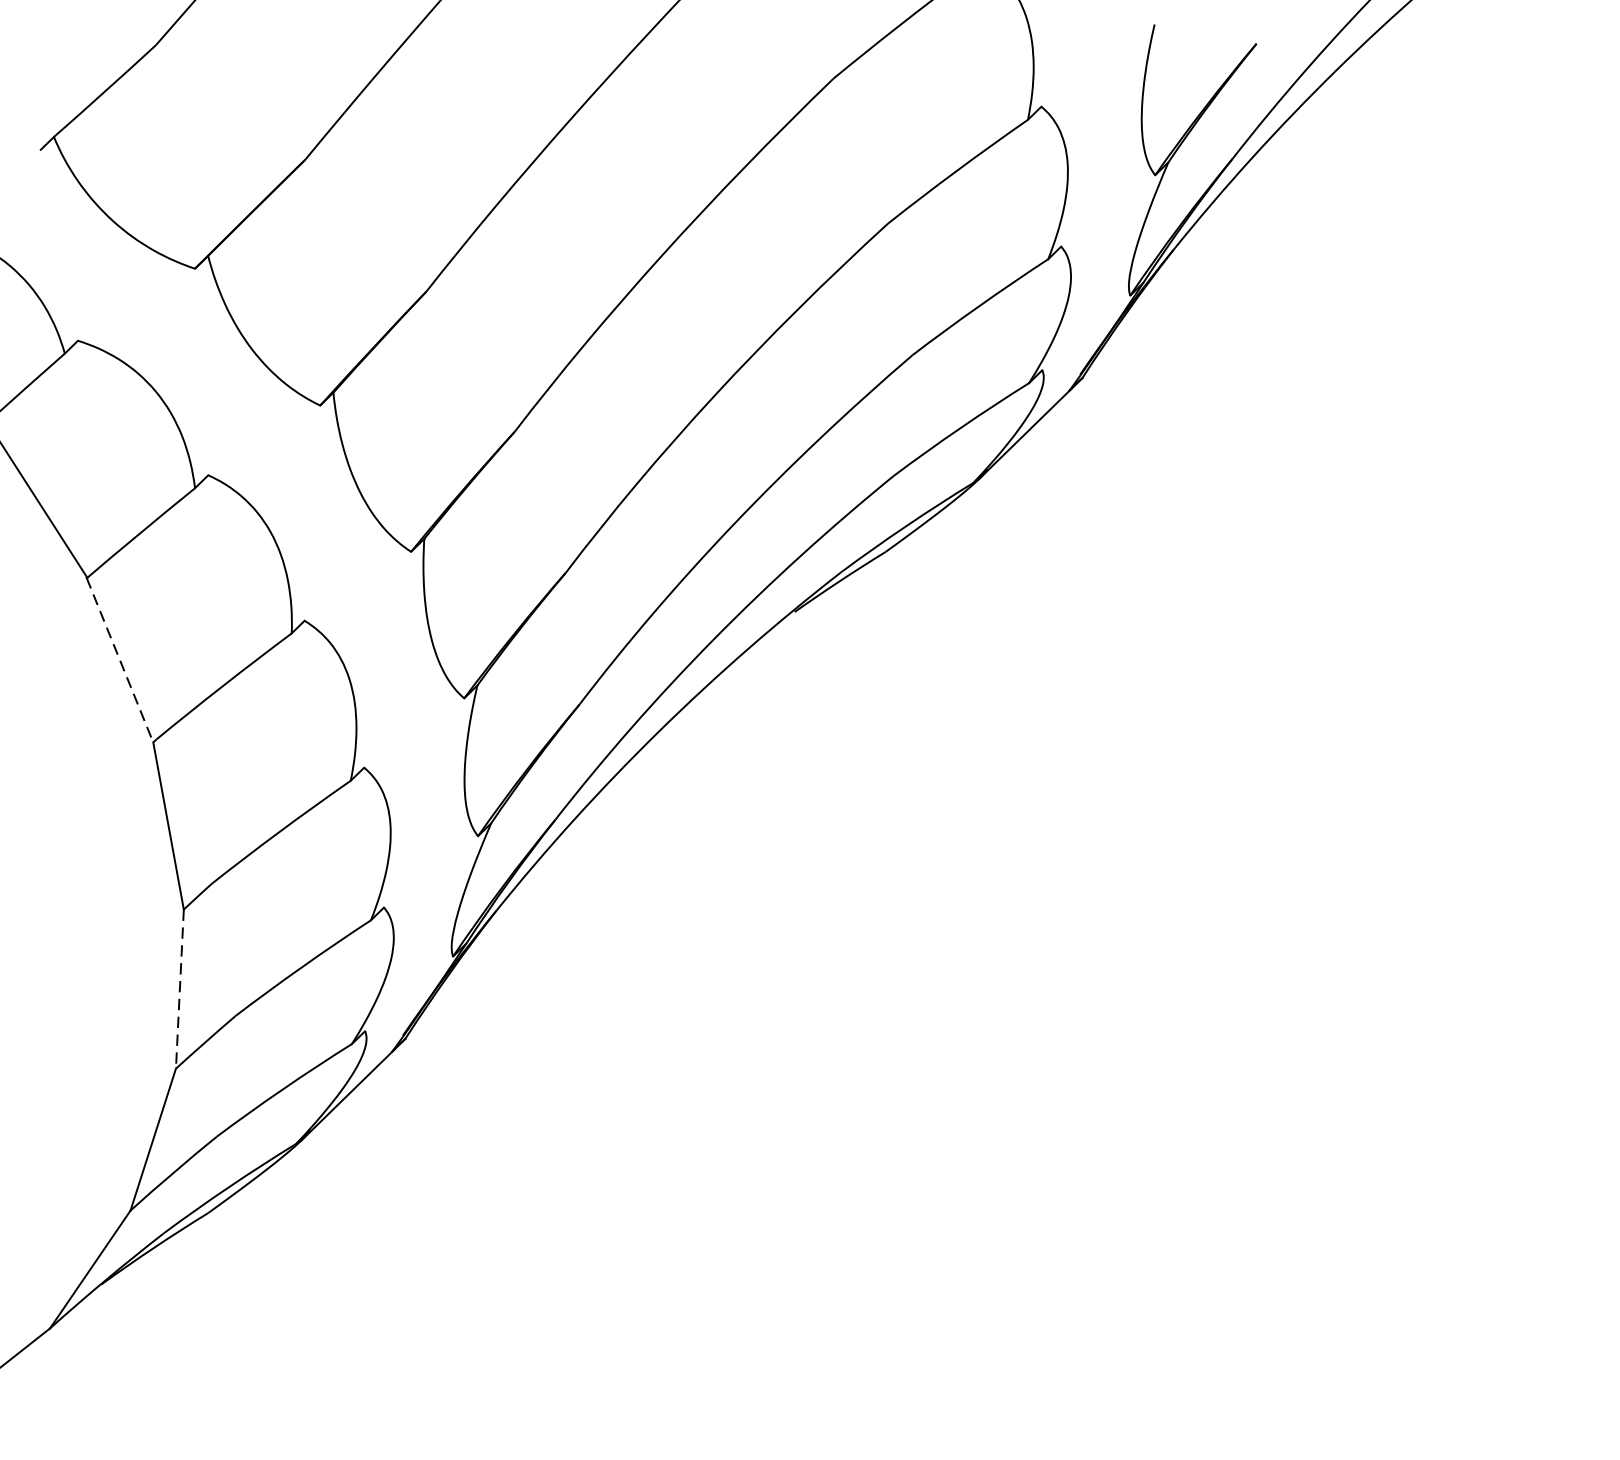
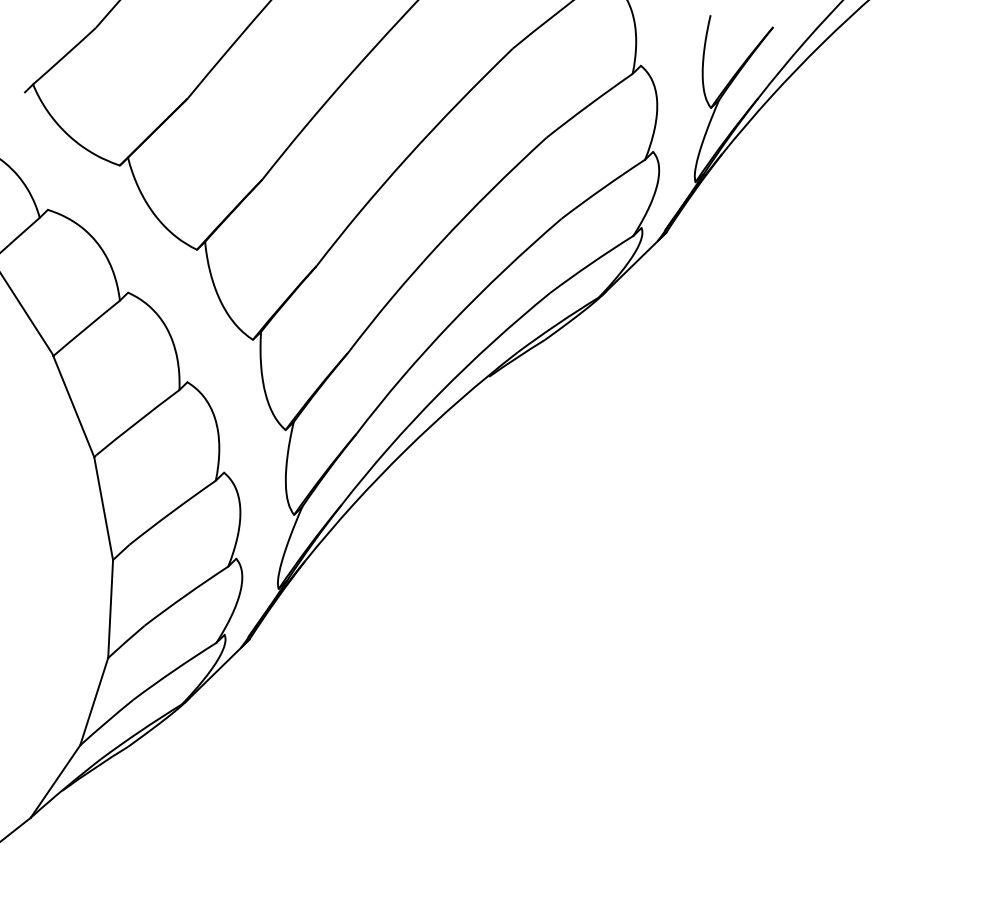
line: (119, 660) -> (73, 406), dashed -> solid
line: (179, 989) -> (110, 609), dashed -> solid

